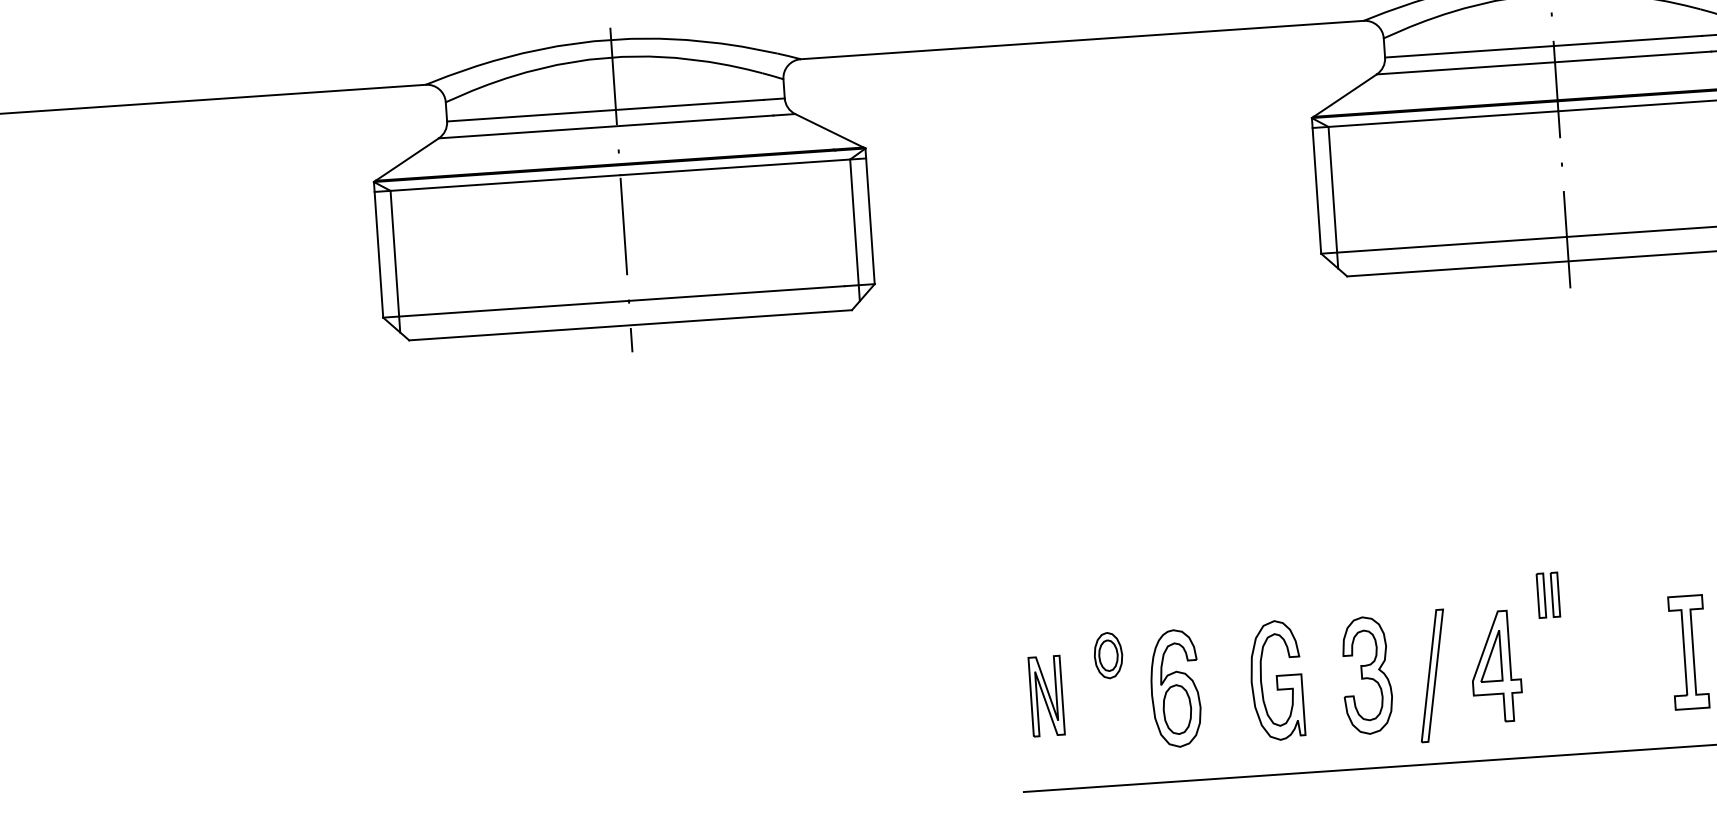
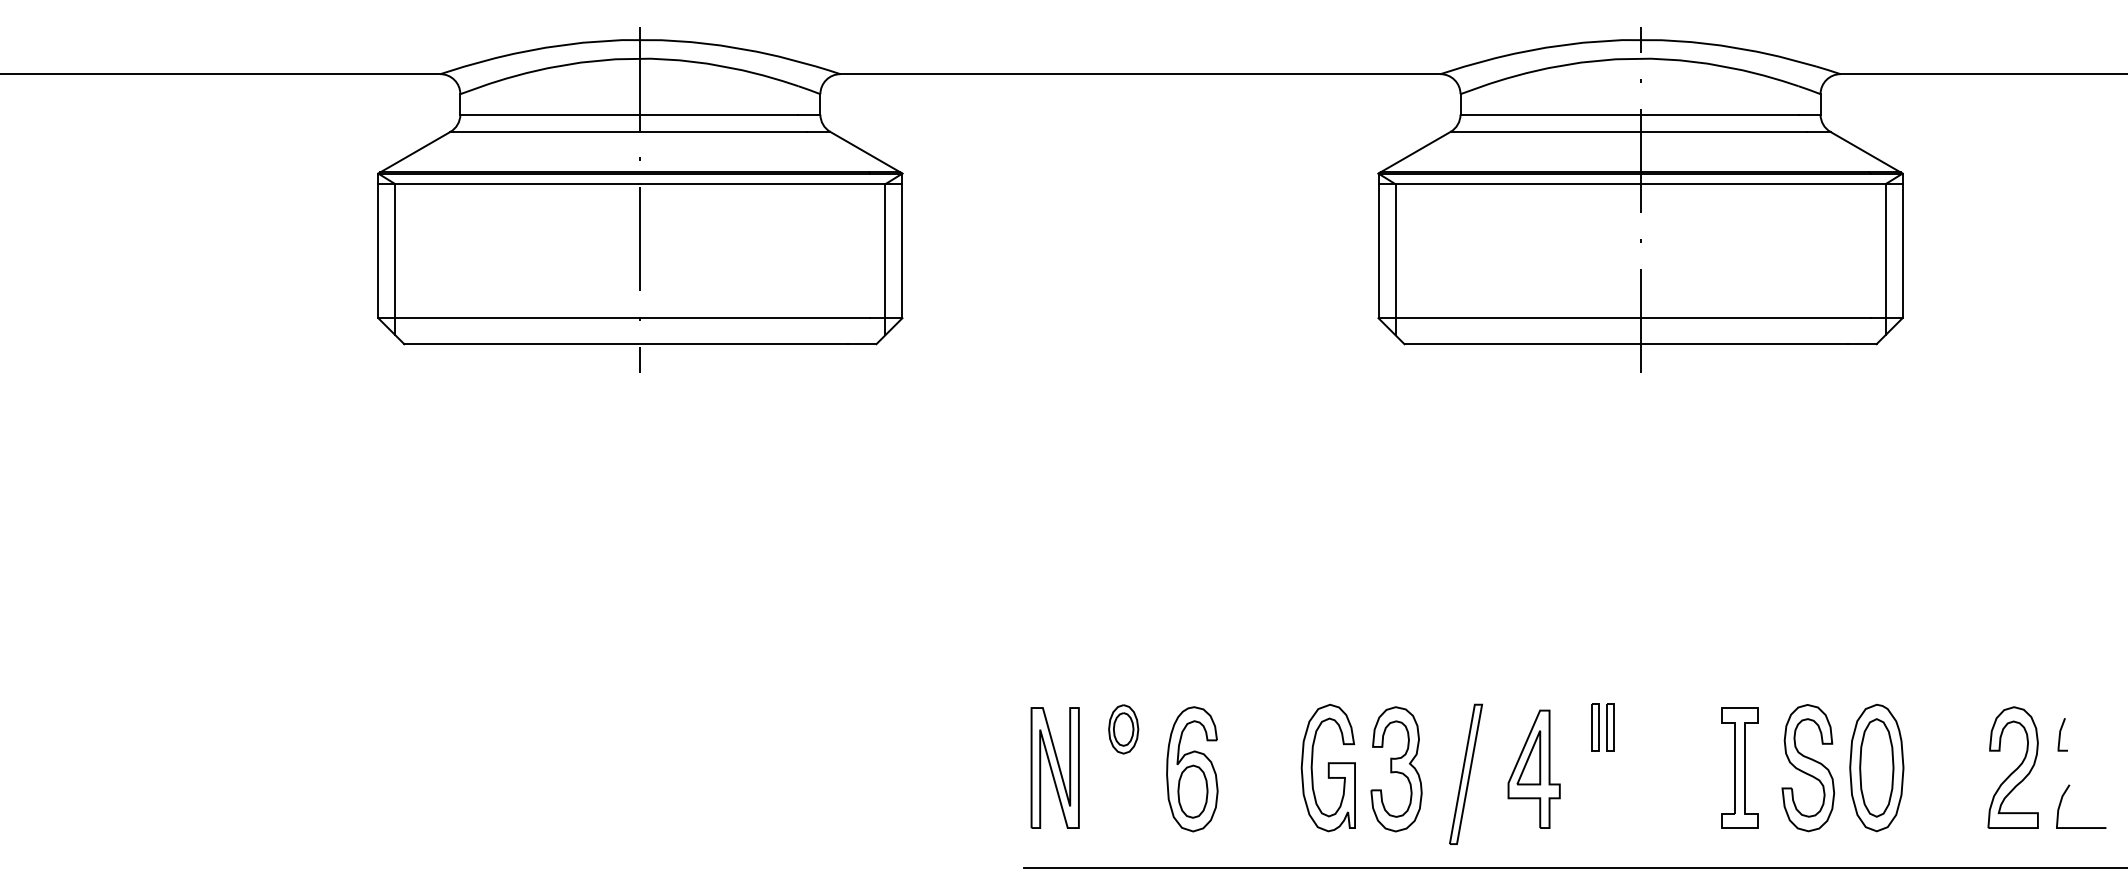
part: (1548, 595) -> (1602, 727), moved
part: (1275, 680) -> (1327, 767), moved
part: (1046, 695) -> (1054, 767), size x1.43

